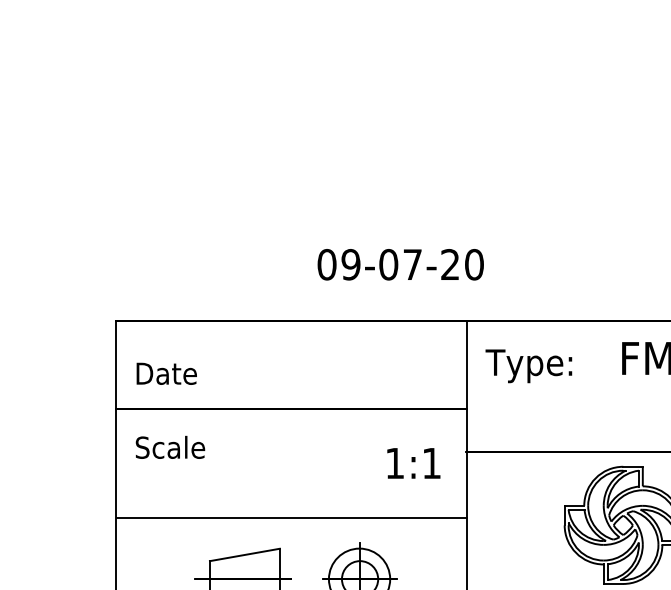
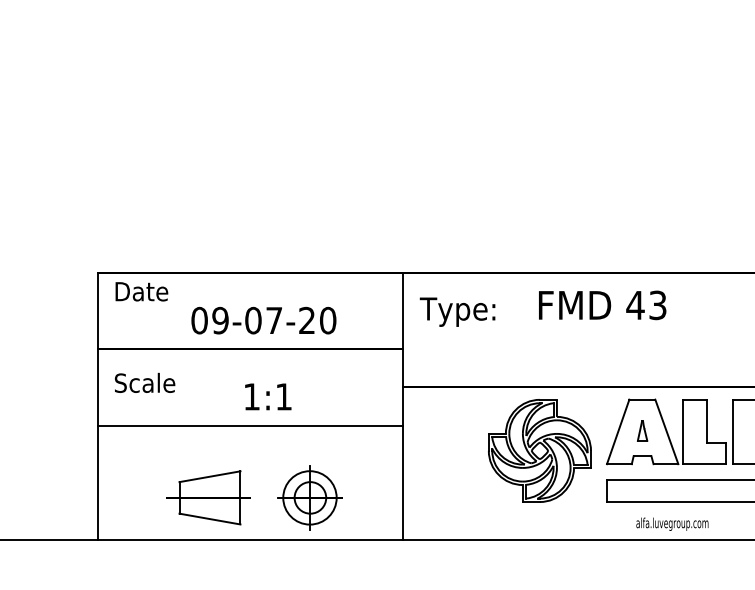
text: (400, 264) -> (263, 320), moved
text: (166, 373) -> (141, 291), moved
text: (414, 462) -> (268, 396), moved
line: (291, 518) -> (250, 425), moved

